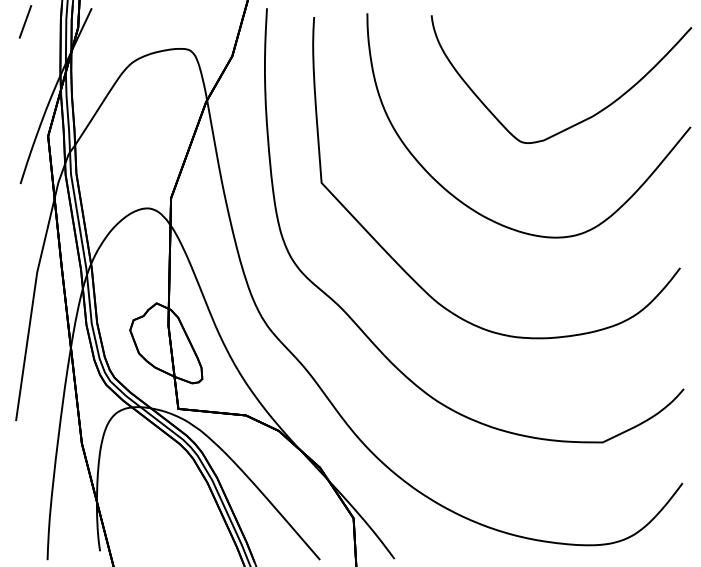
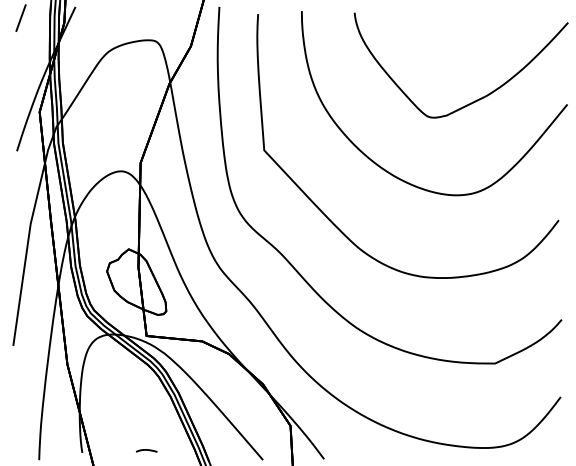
part: (178, 548) -> (146, 450), added

